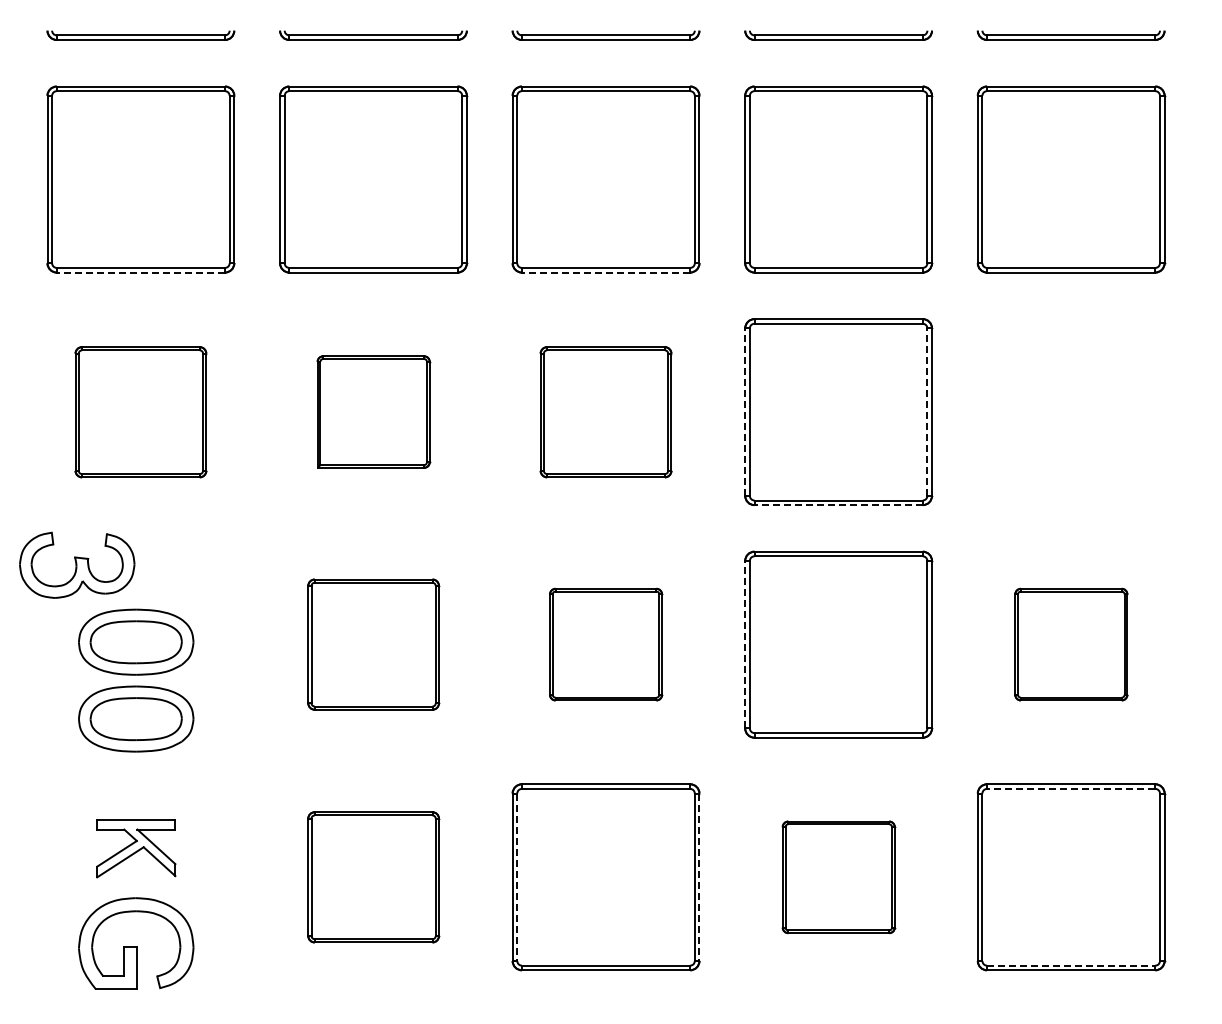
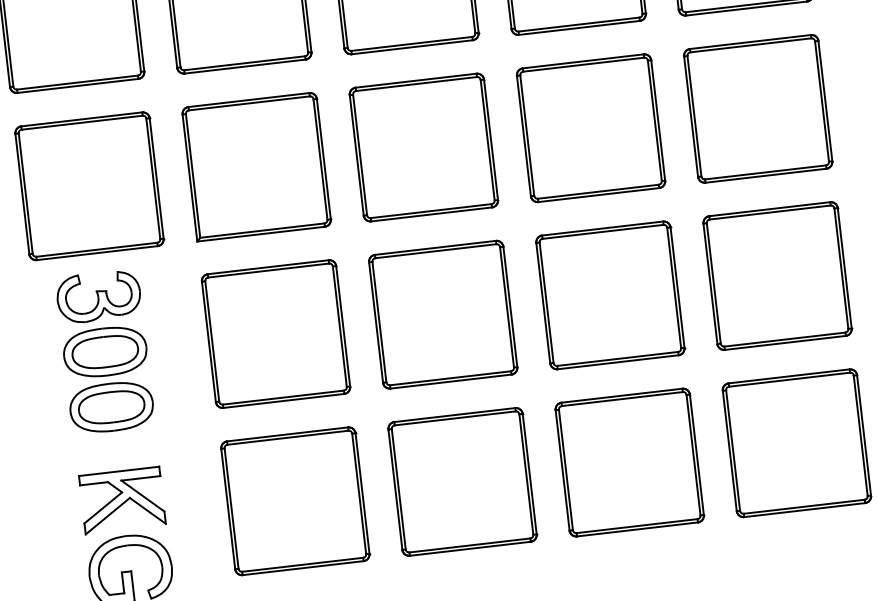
line: (140, 272) -> (77, 85), dashed -> solid
line: (605, 272) -> (411, 47), dashed -> solid
part: (373, 411) -> (256, 166), size x1.67
part: (140, 412) -> (89, 186), size x1.43
part: (605, 412) -> (423, 147), size x1.43
line: (745, 412) -> (524, 136), dashed -> solid
line: (927, 412) -> (654, 121), dashed -> solid
part: (1071, 412) -> (758, 109), added
line: (838, 505) -> (598, 195), dashed -> solid
part: (77, 564) -> (99, 296), moved
part: (373, 644) -> (276, 333), size x1.43
part: (605, 644) -> (442, 314), size x1.67
line: (745, 644) -> (543, 303), dashed -> solid
part: (1071, 644) -> (777, 275), size x1.67
line: (1070, 788) -> (789, 379), dashed -> solid
part: (136, 848) -> (122, 500), size x1.43
part: (373, 877) -> (295, 501), size x1.43
line: (517, 877) -> (398, 489), dashed -> solid
line: (699, 877) -> (529, 474), dashed -> solid
part: (838, 877) -> (629, 462), size x1.67
line: (1071, 965) -> (804, 506), dashed -> solid

